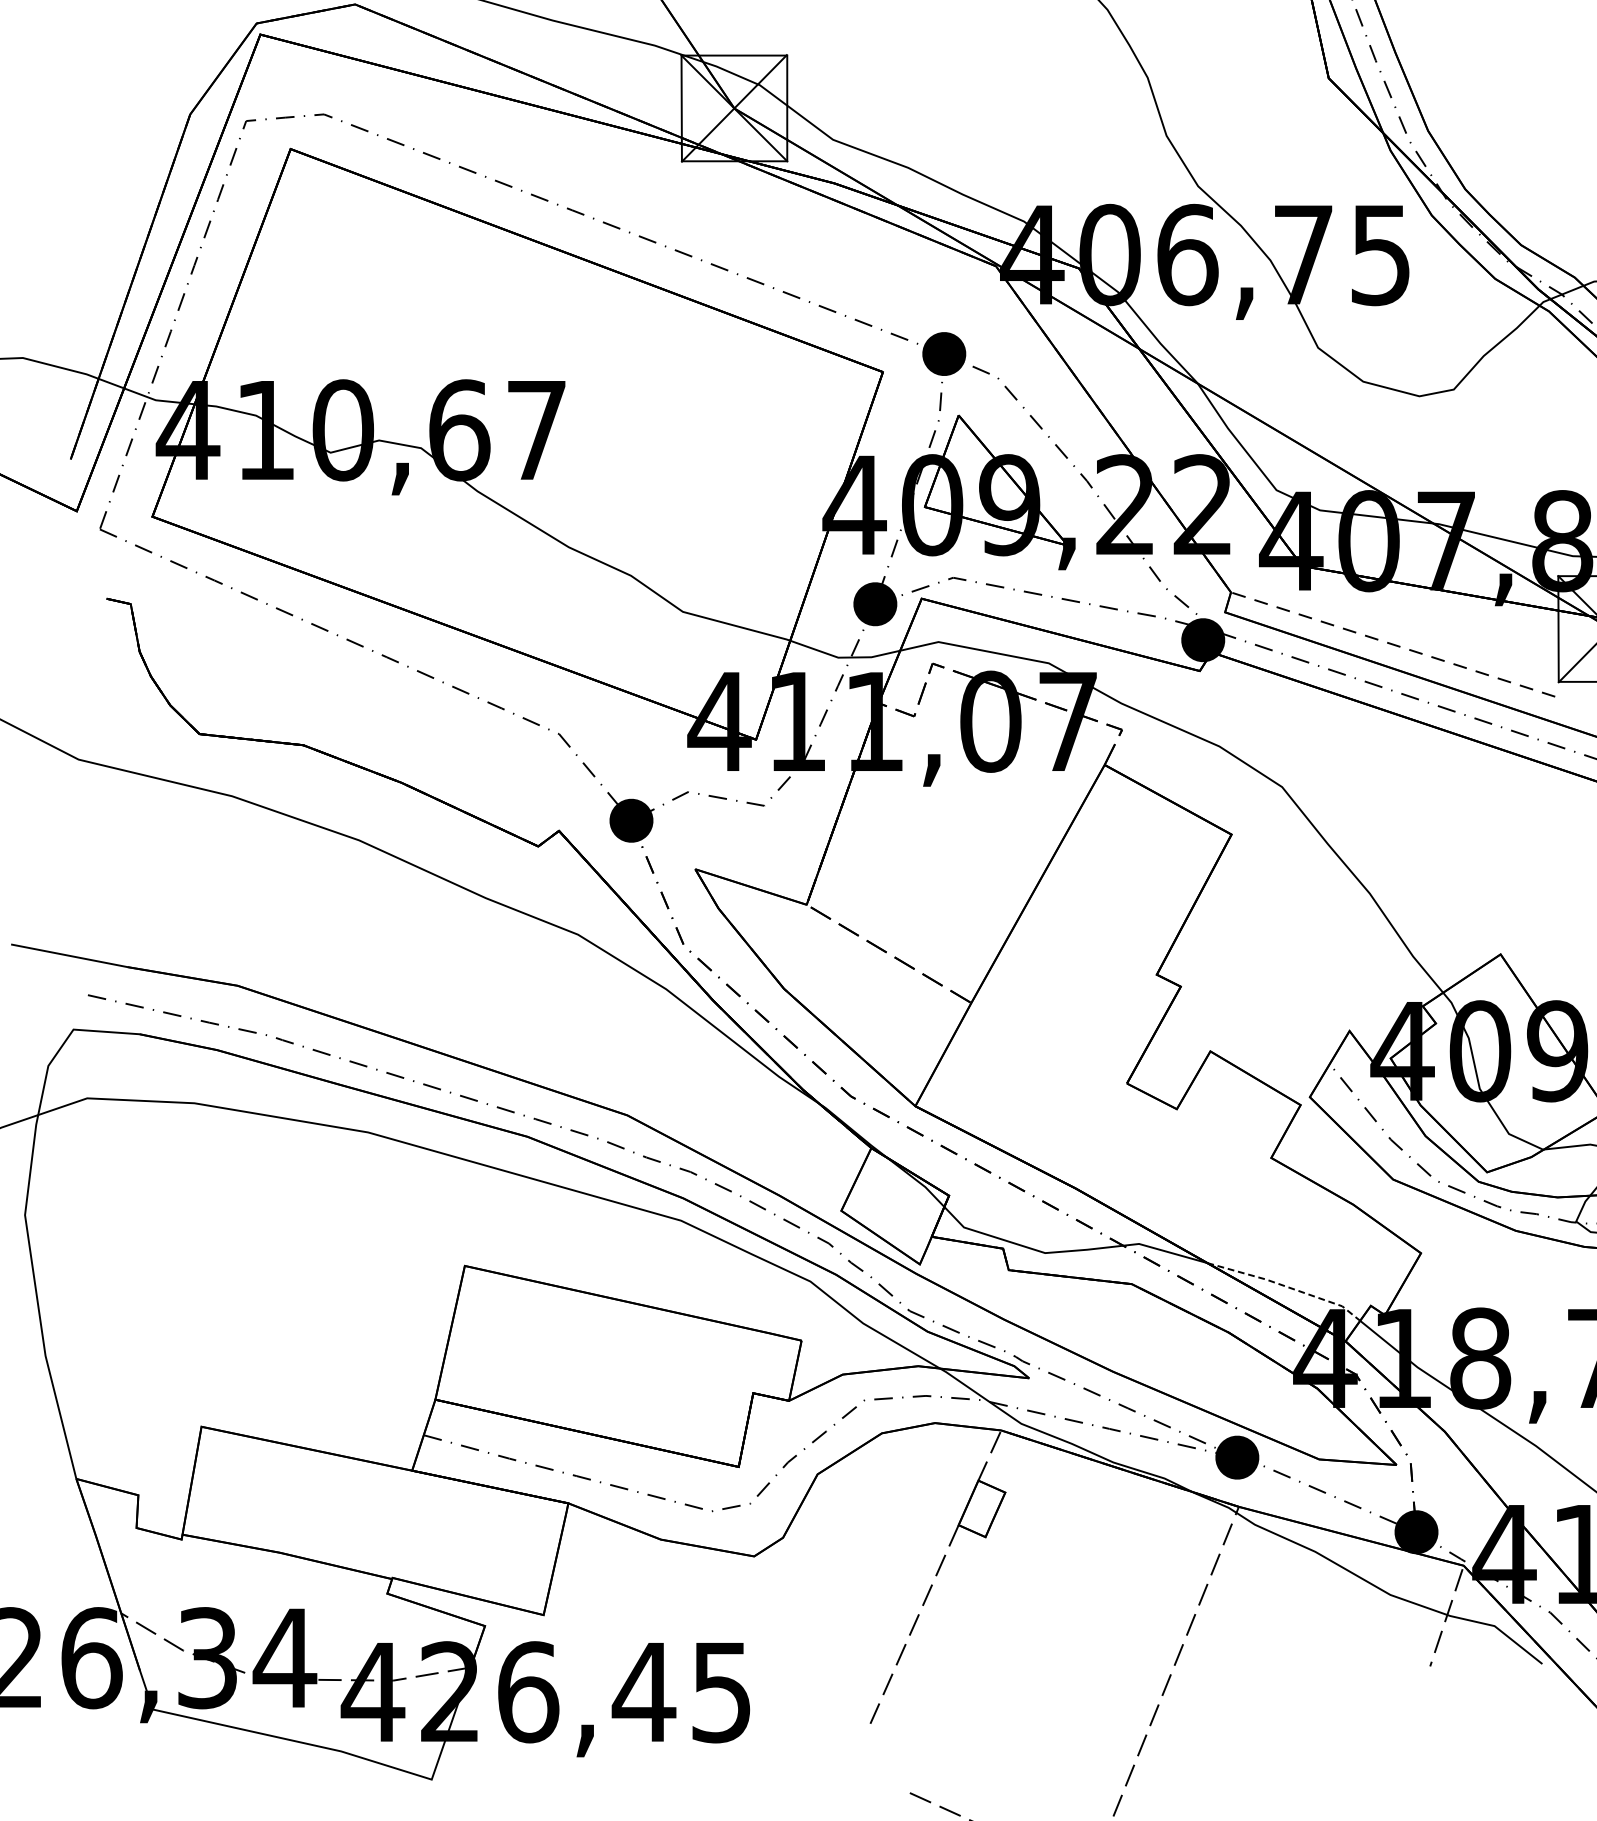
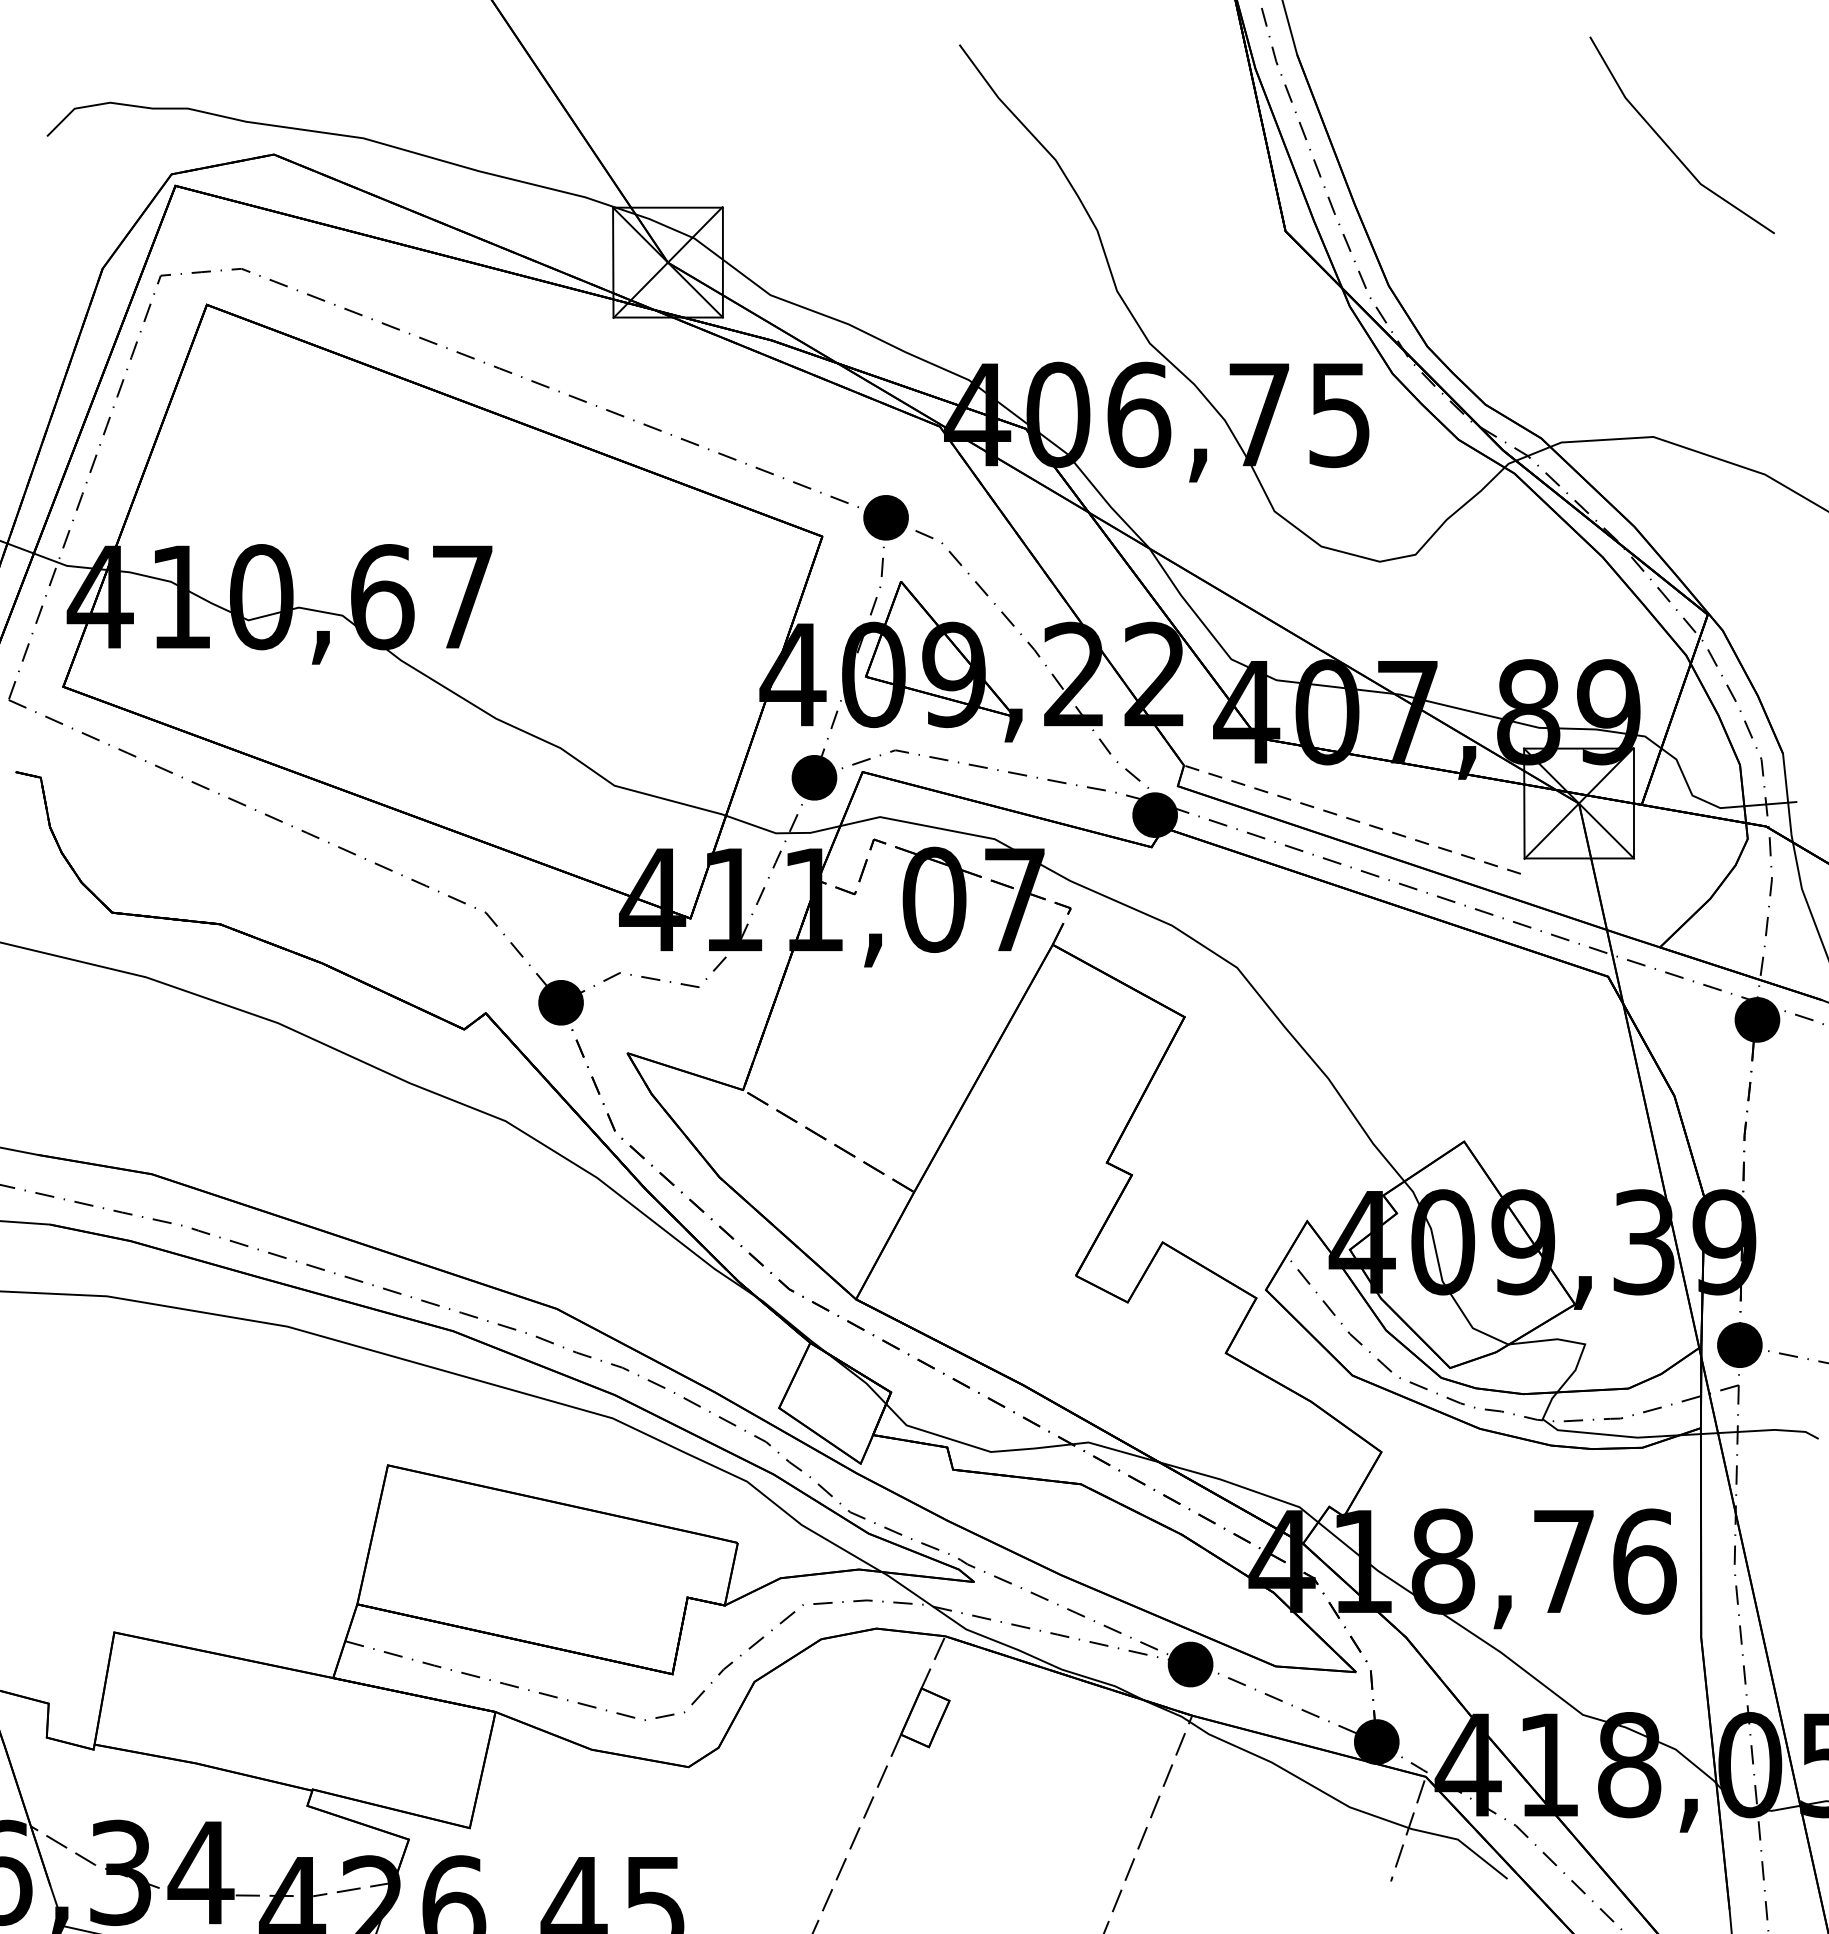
line: (1287, 1287) -> (1242, 1487), dashed -> solid

